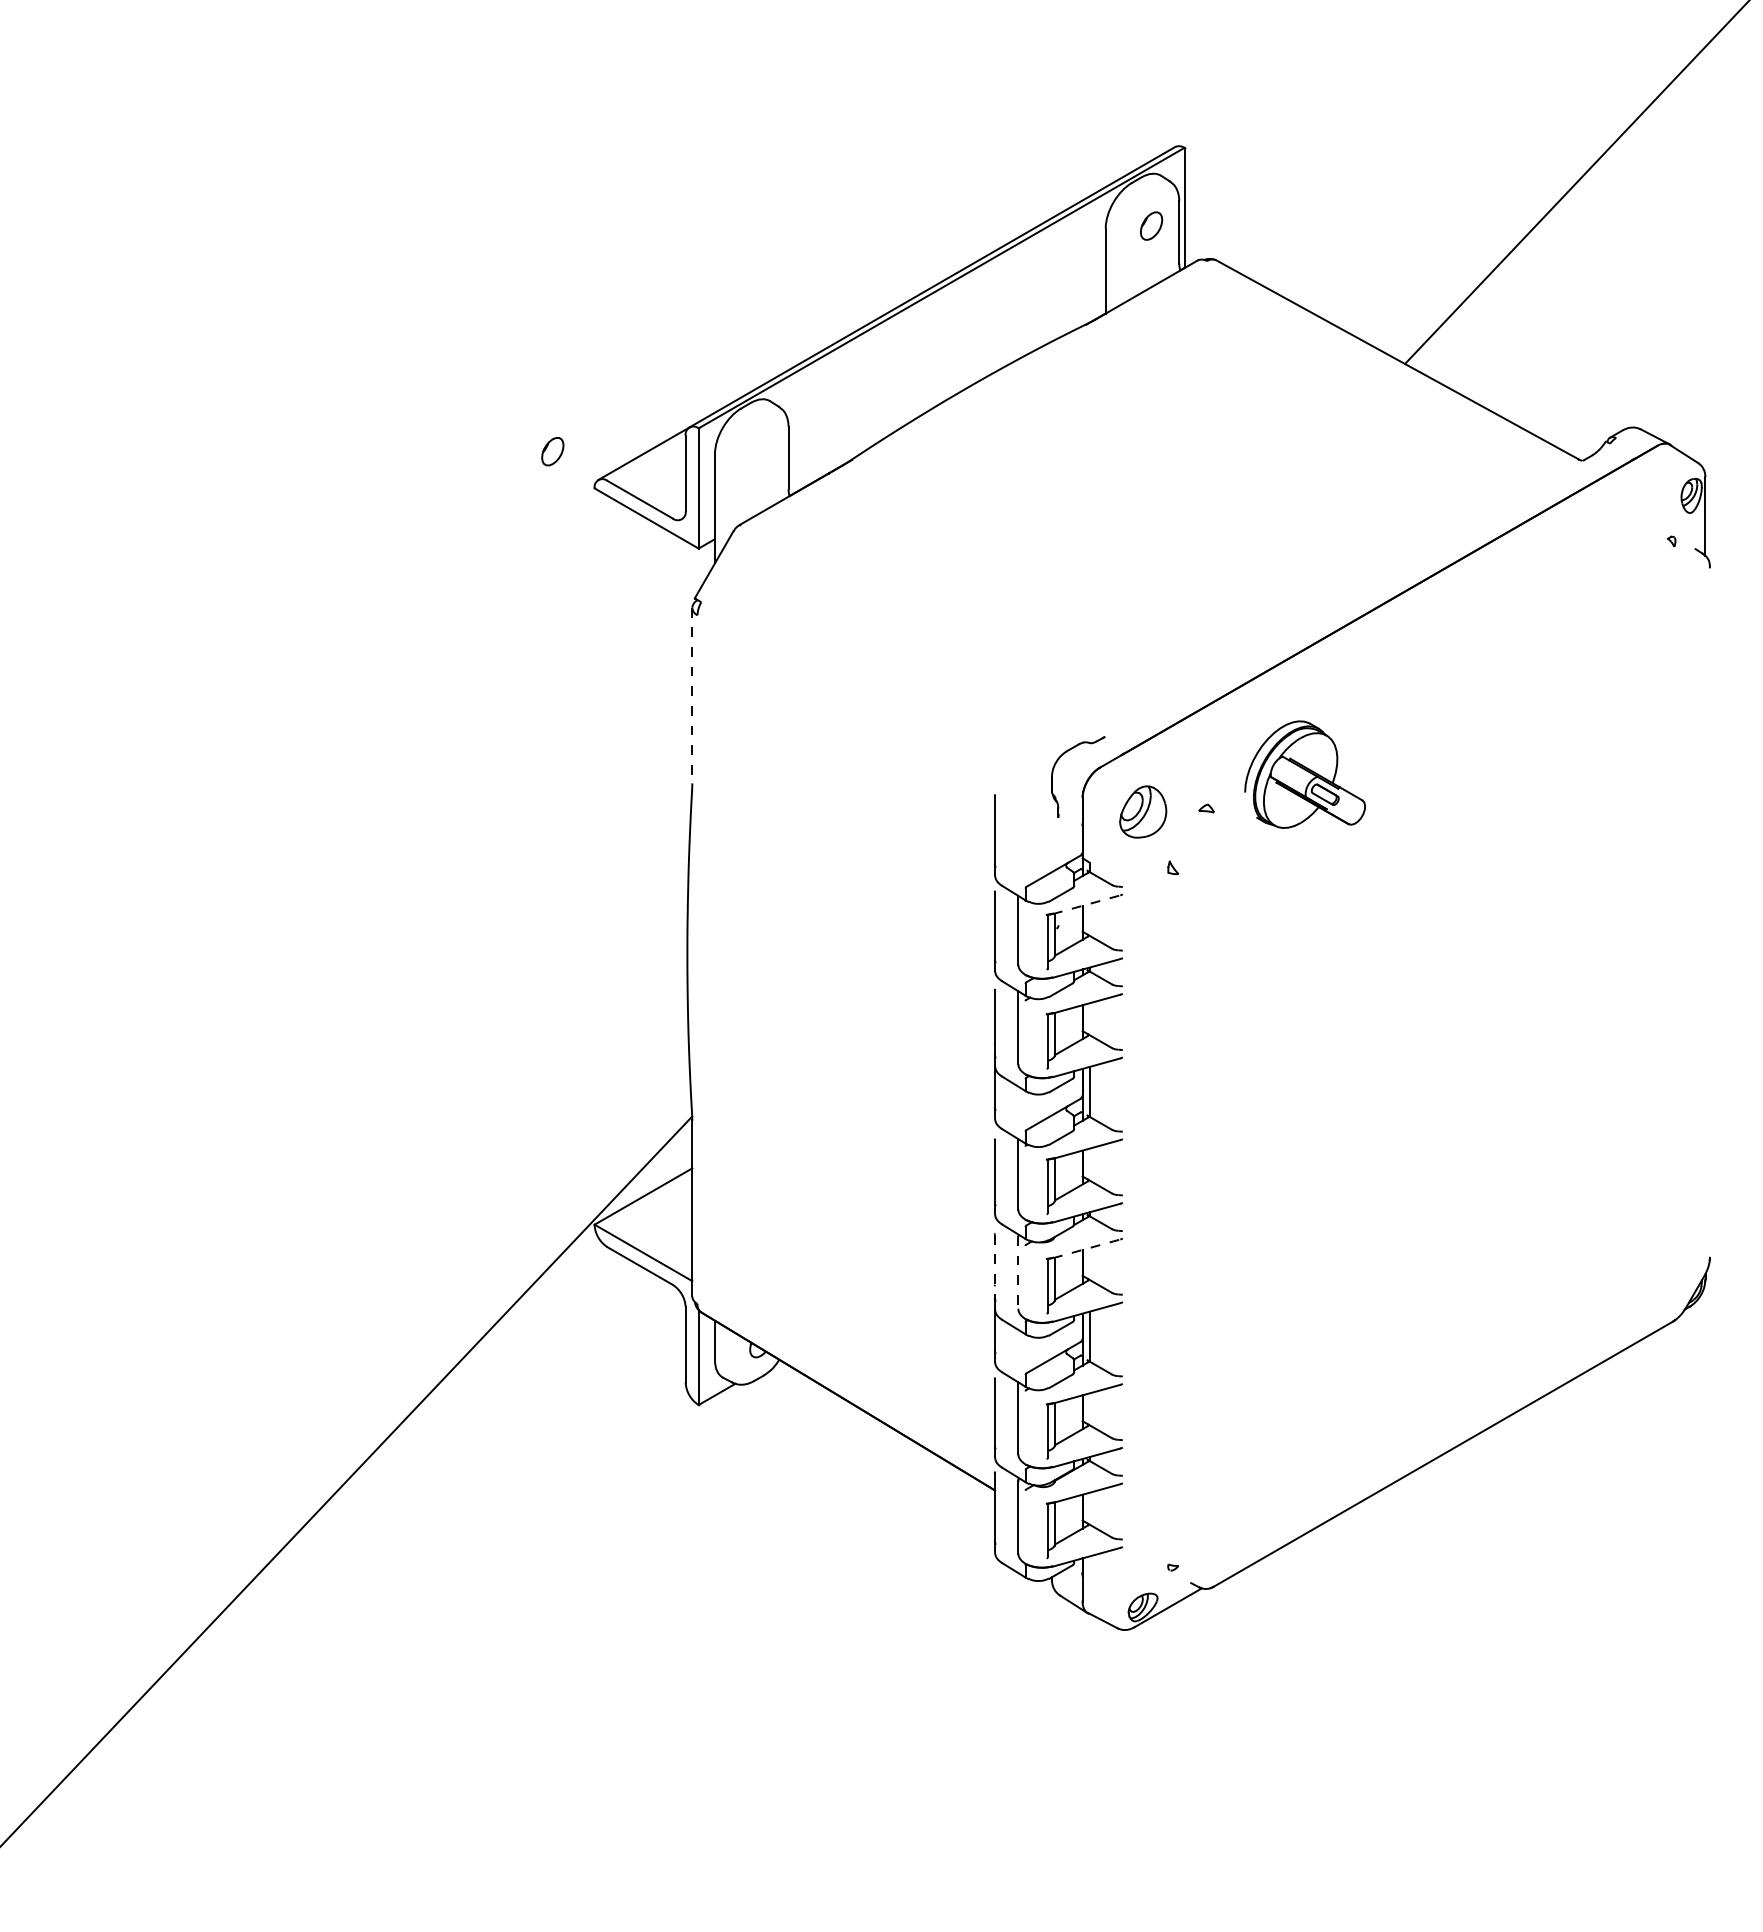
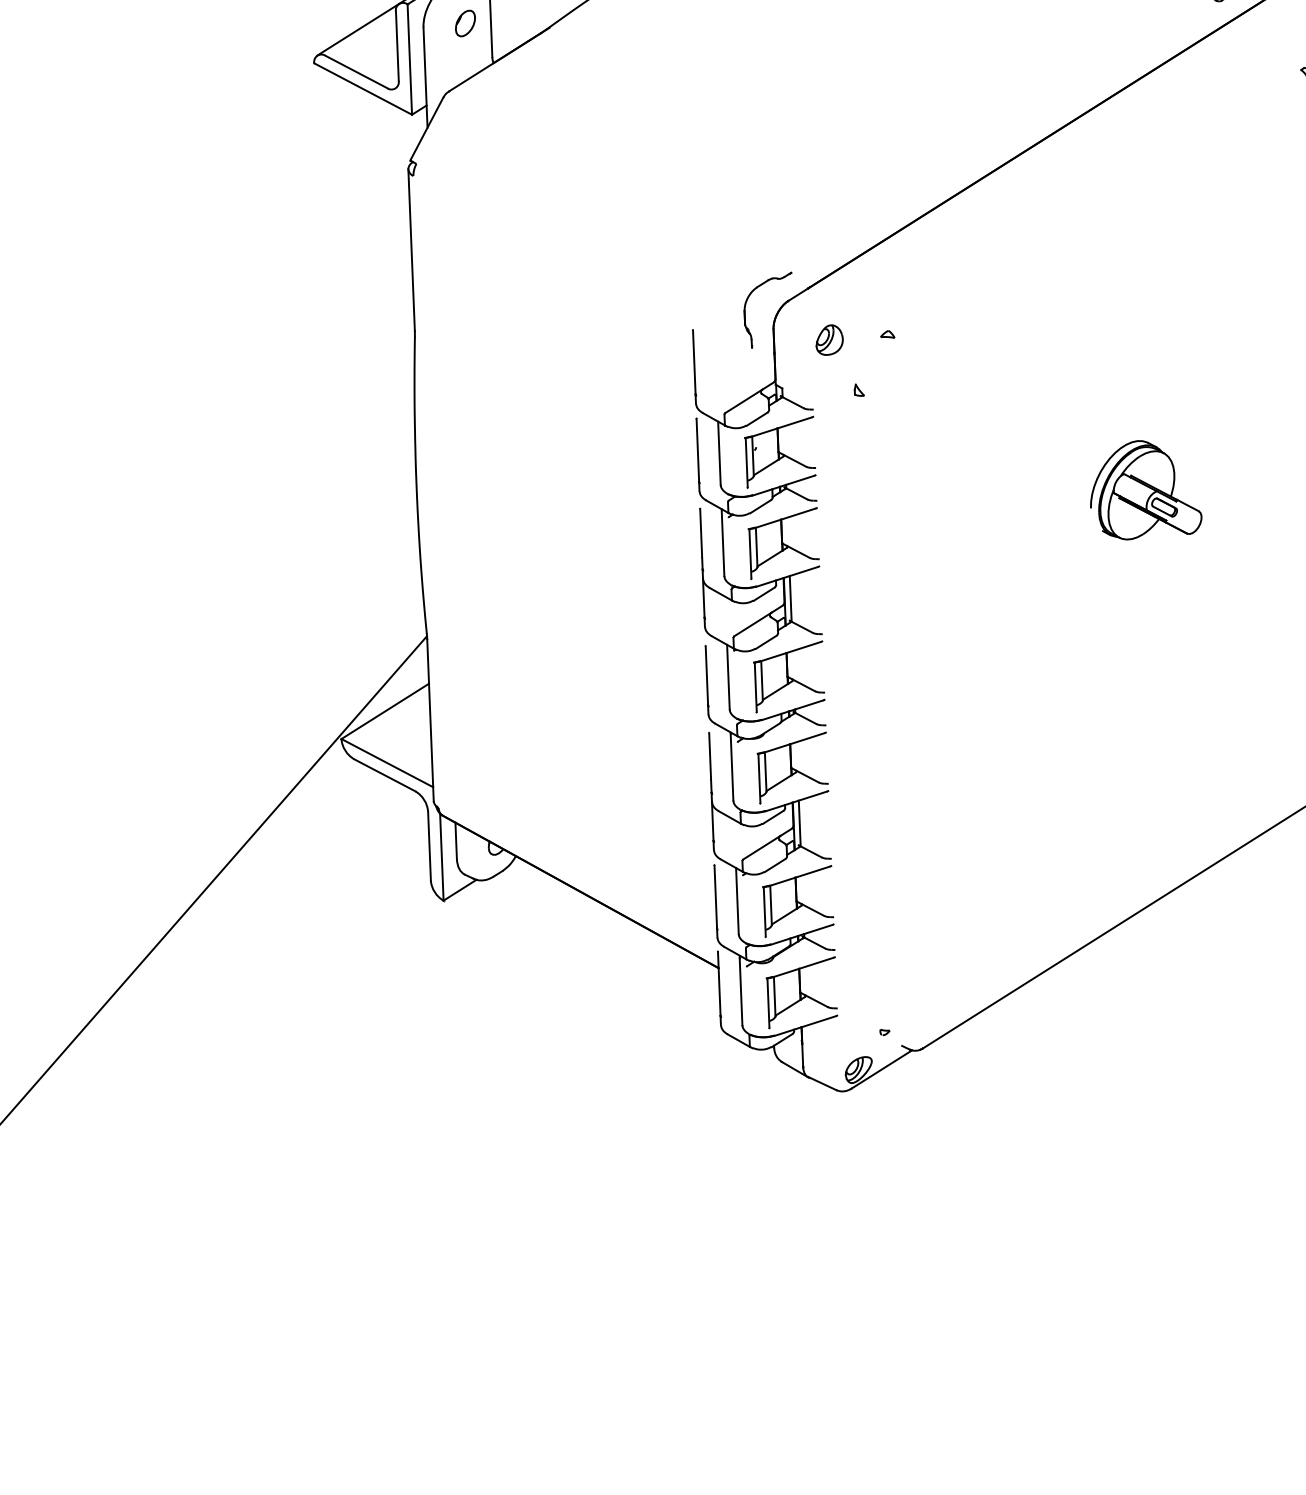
part: (552, 451) -> (465, 23), moved
line: (692, 696) -> (411, 250), dashed -> solid
part: (1304, 774) -> (1144, 489), moved
part: (1142, 811) -> (828, 339), size x0.62
line: (1086, 904) -> (781, 427), dashed -> solid
line: (1086, 1248) -> (793, 742), dashed -> solid
line: (994, 1267) -> (709, 763), dashed -> solid
line: (1018, 1272) -> (732, 767), dashed -> solid

